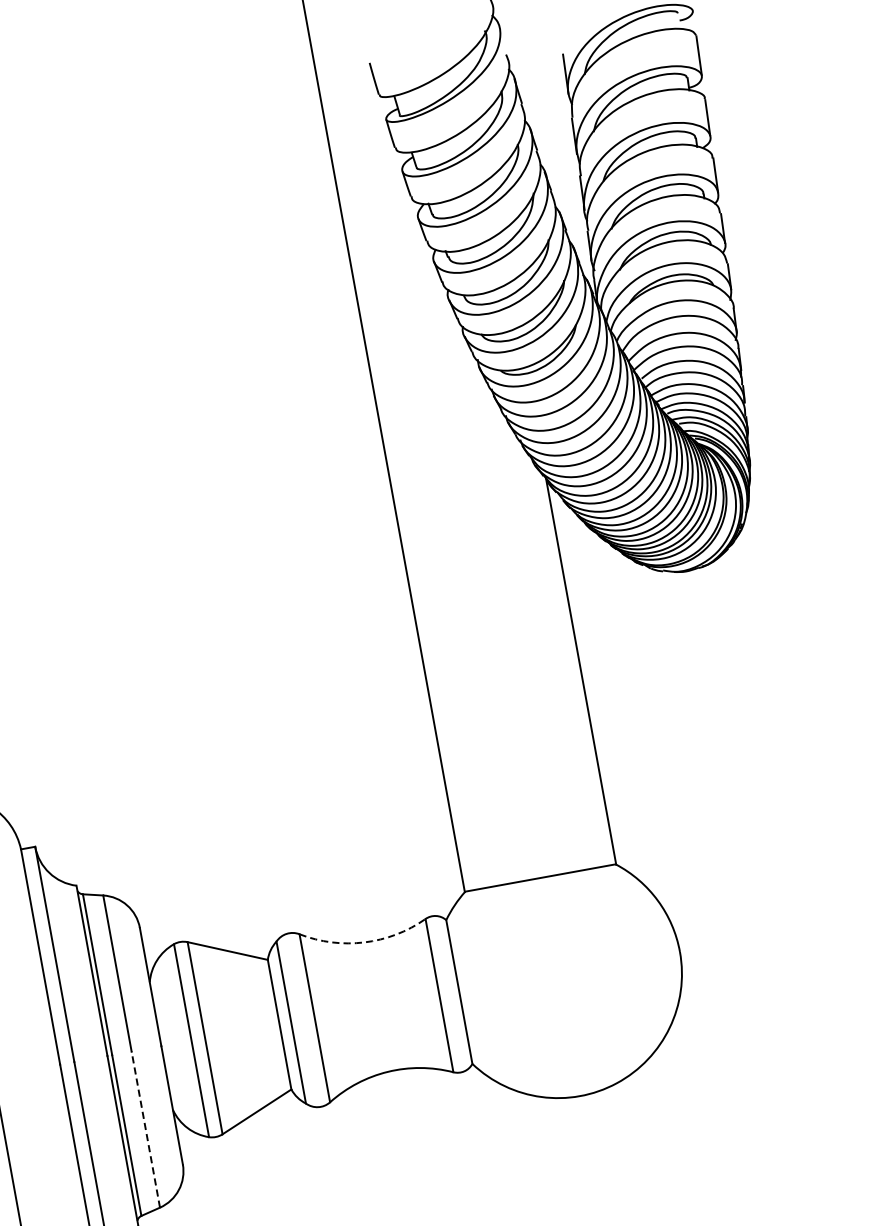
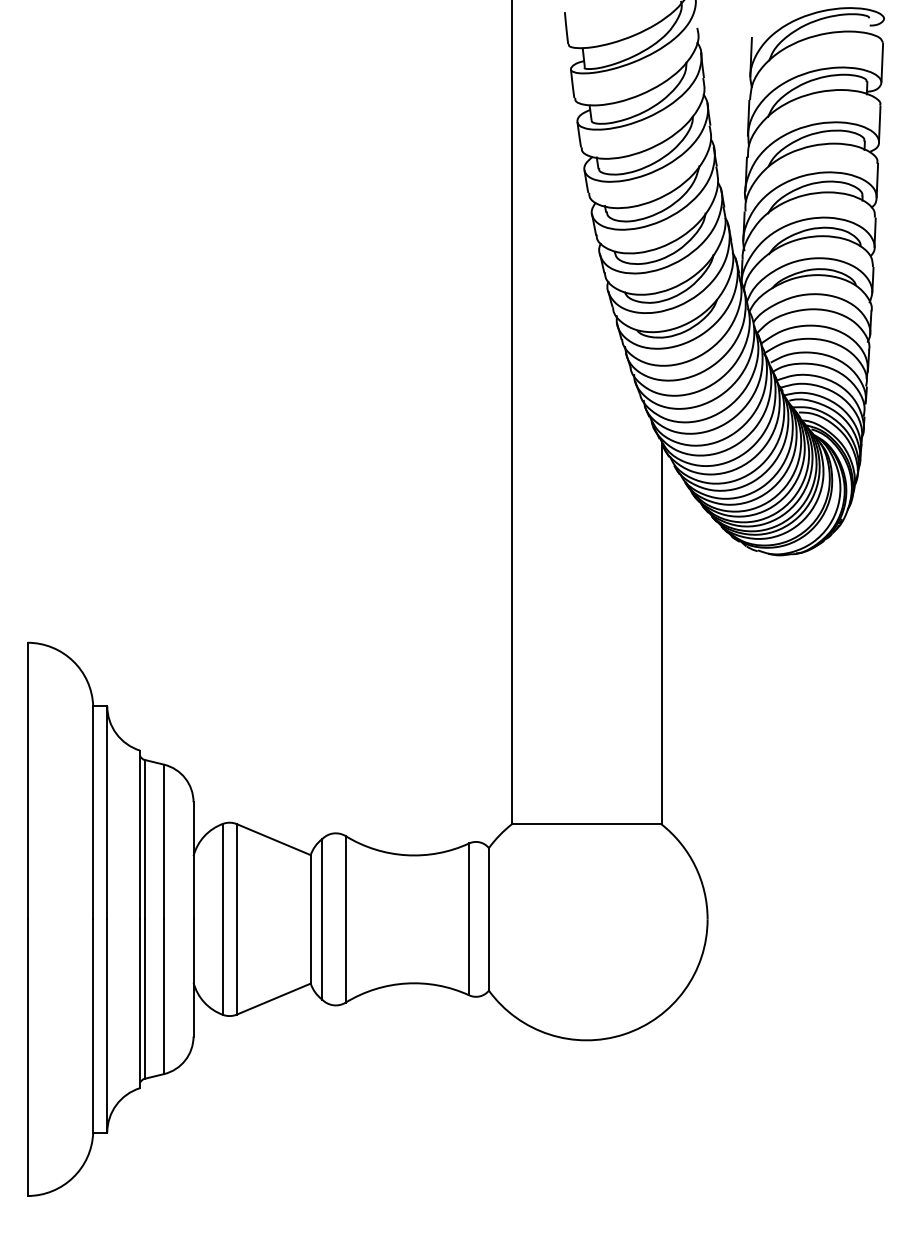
arc: (364, 942) -> (406, 855), dashed -> solid
line: (146, 1129) -> (164, 996), dashed -> solid

